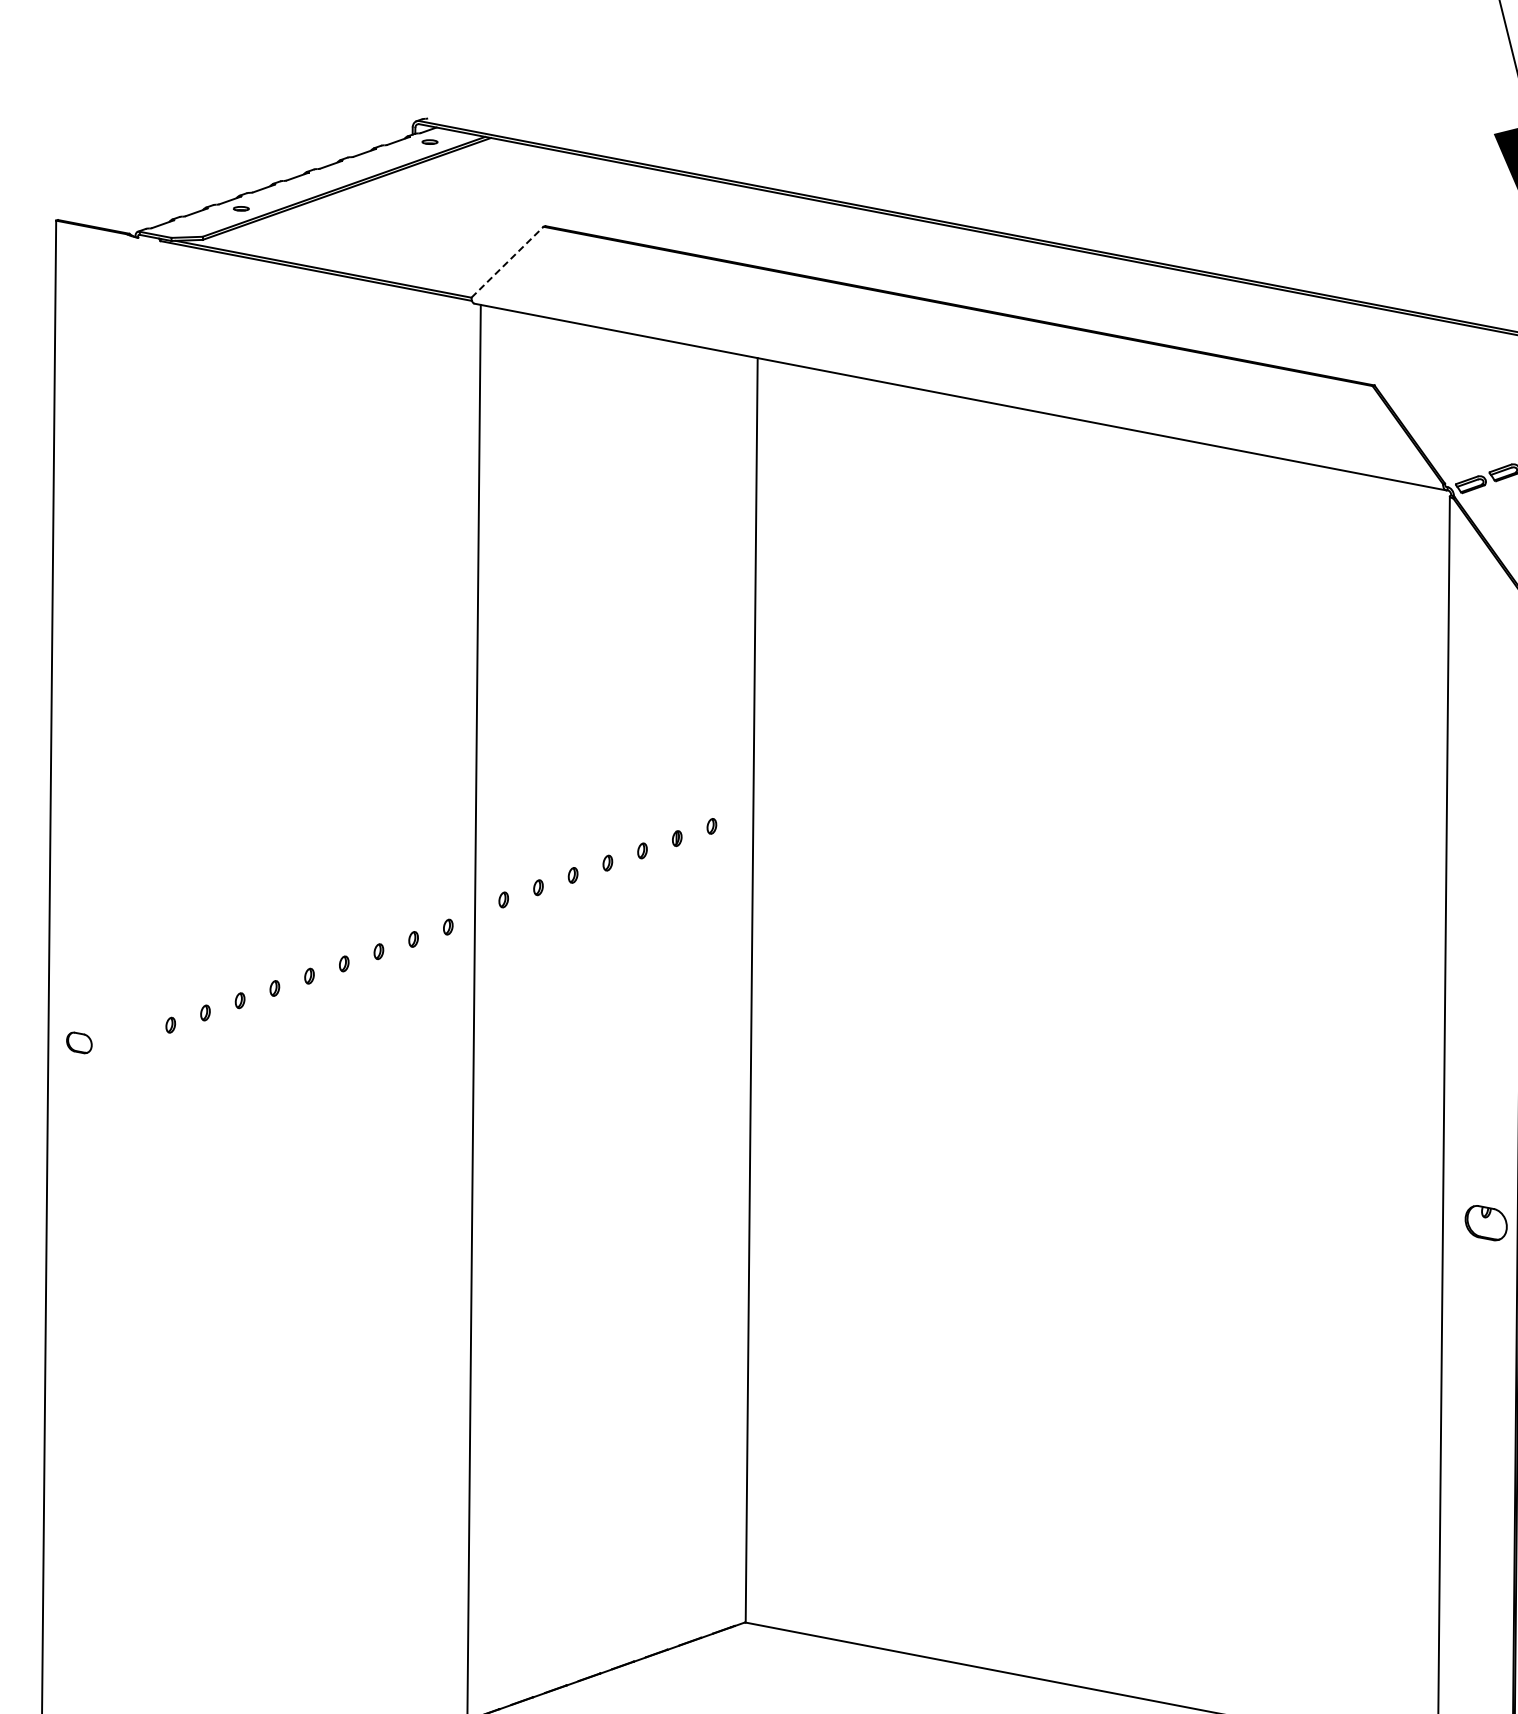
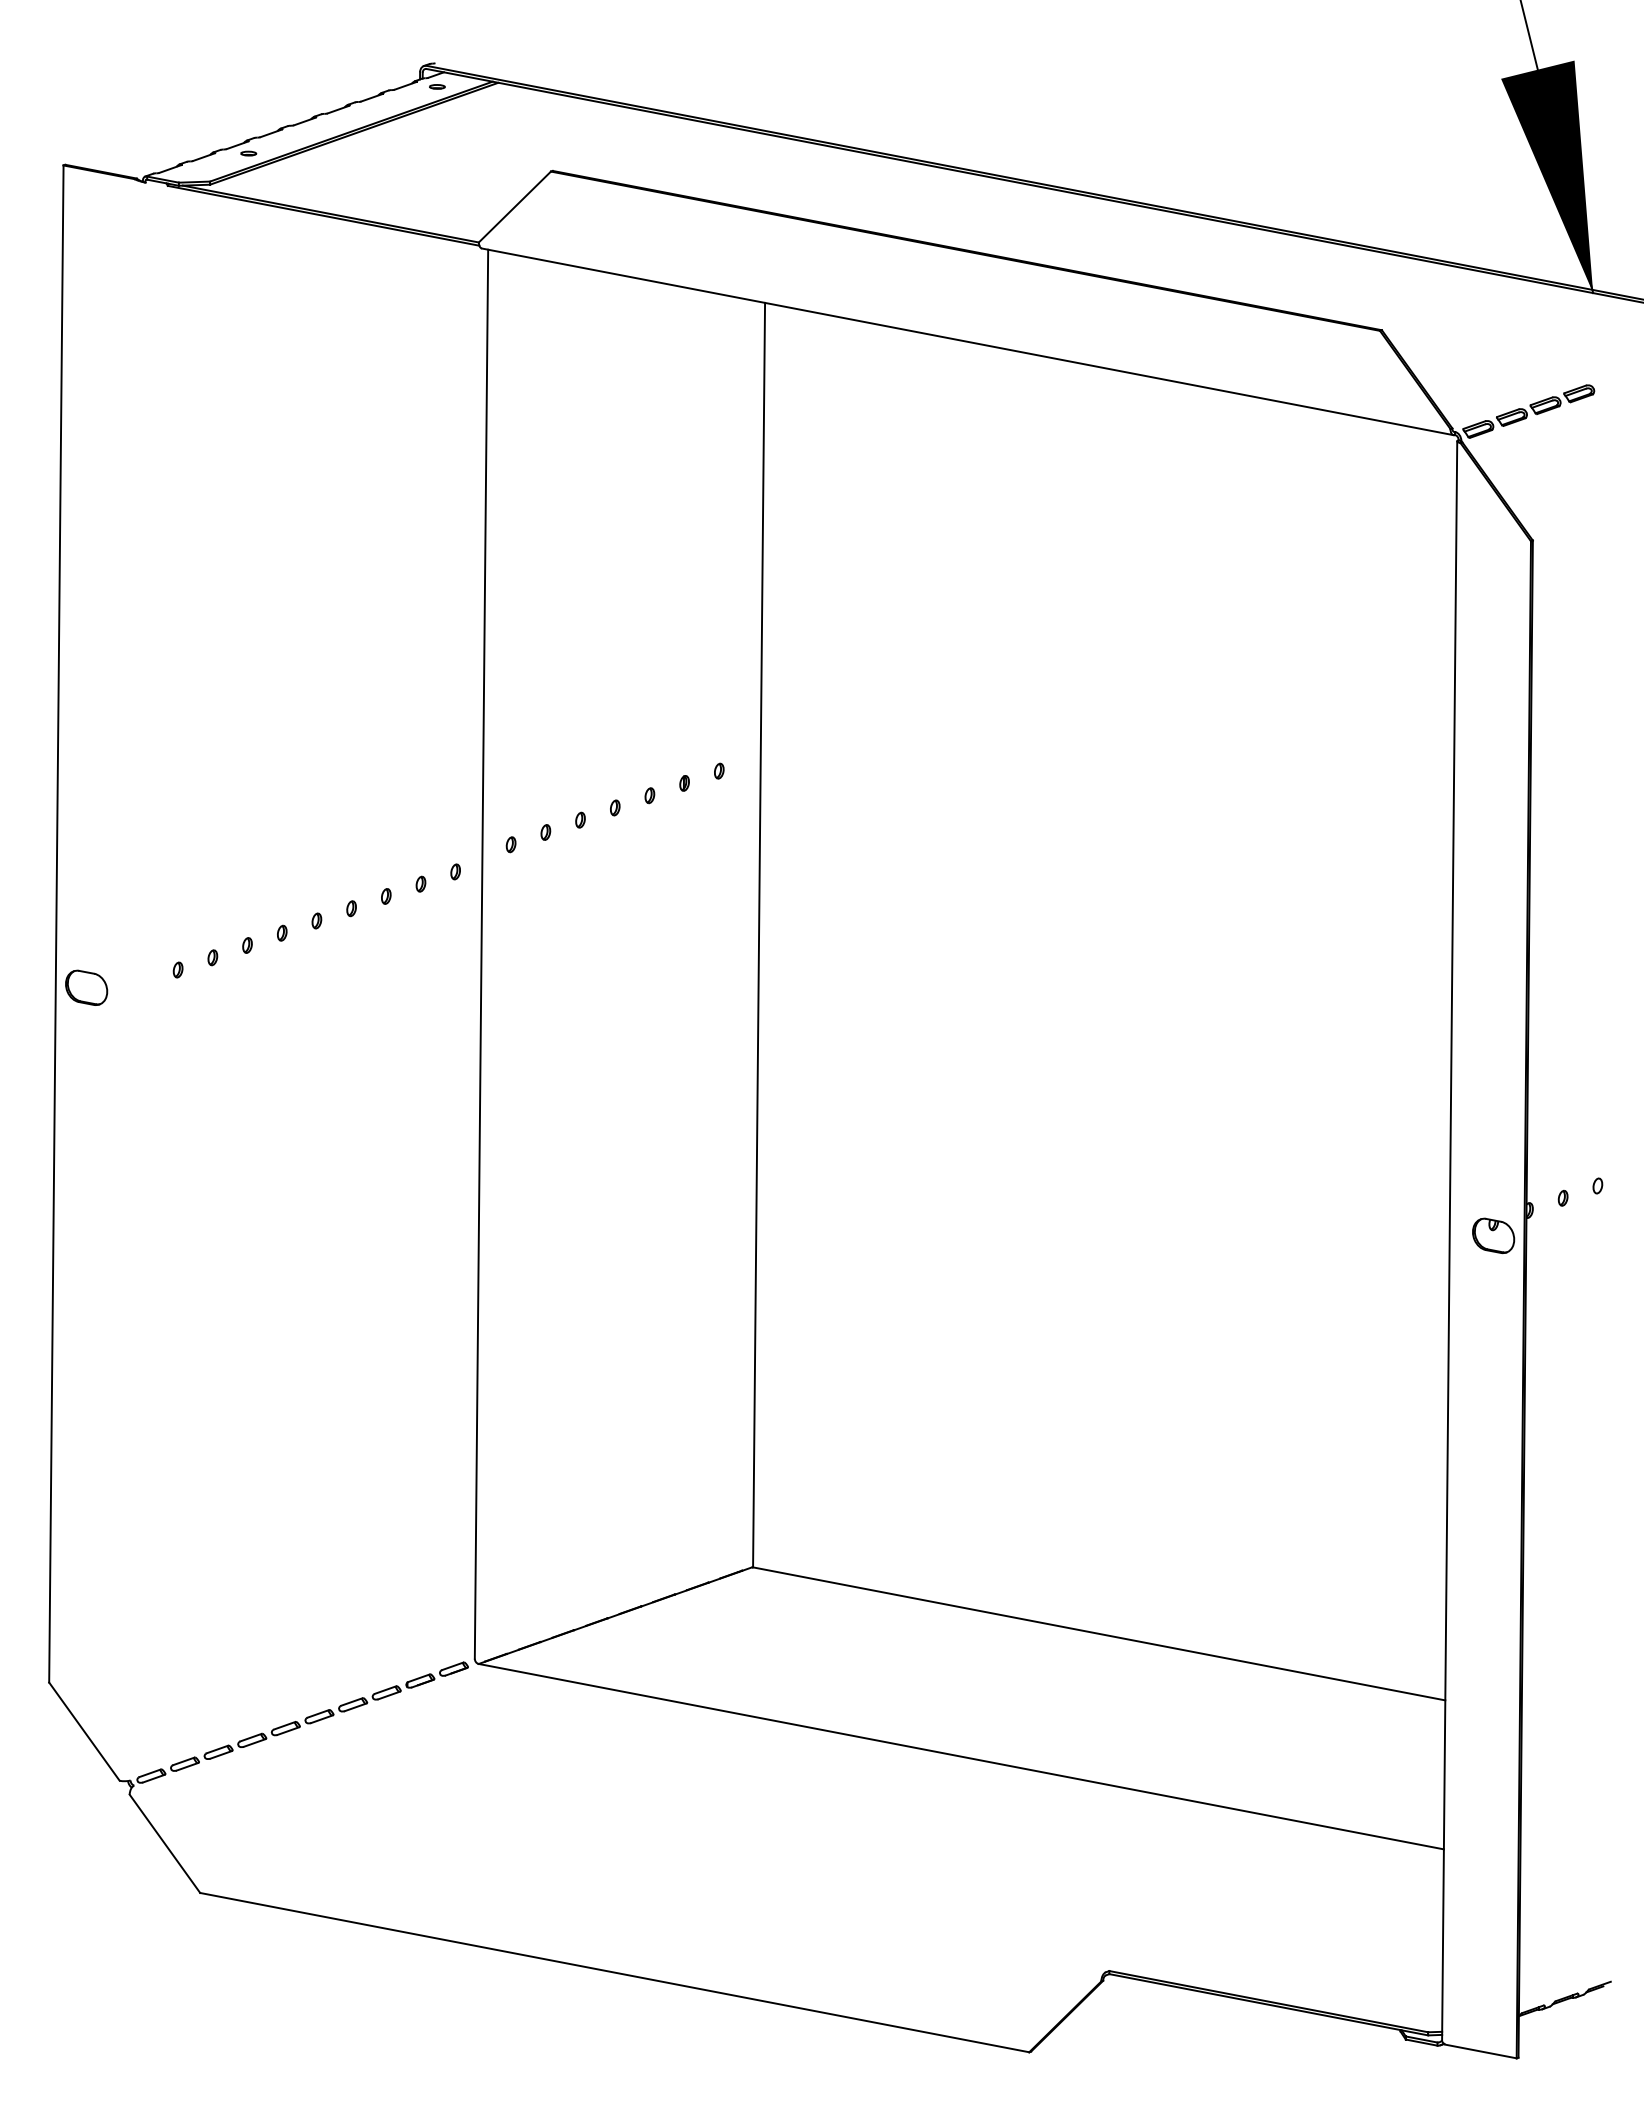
line: (507, 262) -> (514, 207), dashed -> solid
part: (79, 1042) -> (86, 987), size x1.67
part: (1486, 1222) -> (1493, 1235), moved

